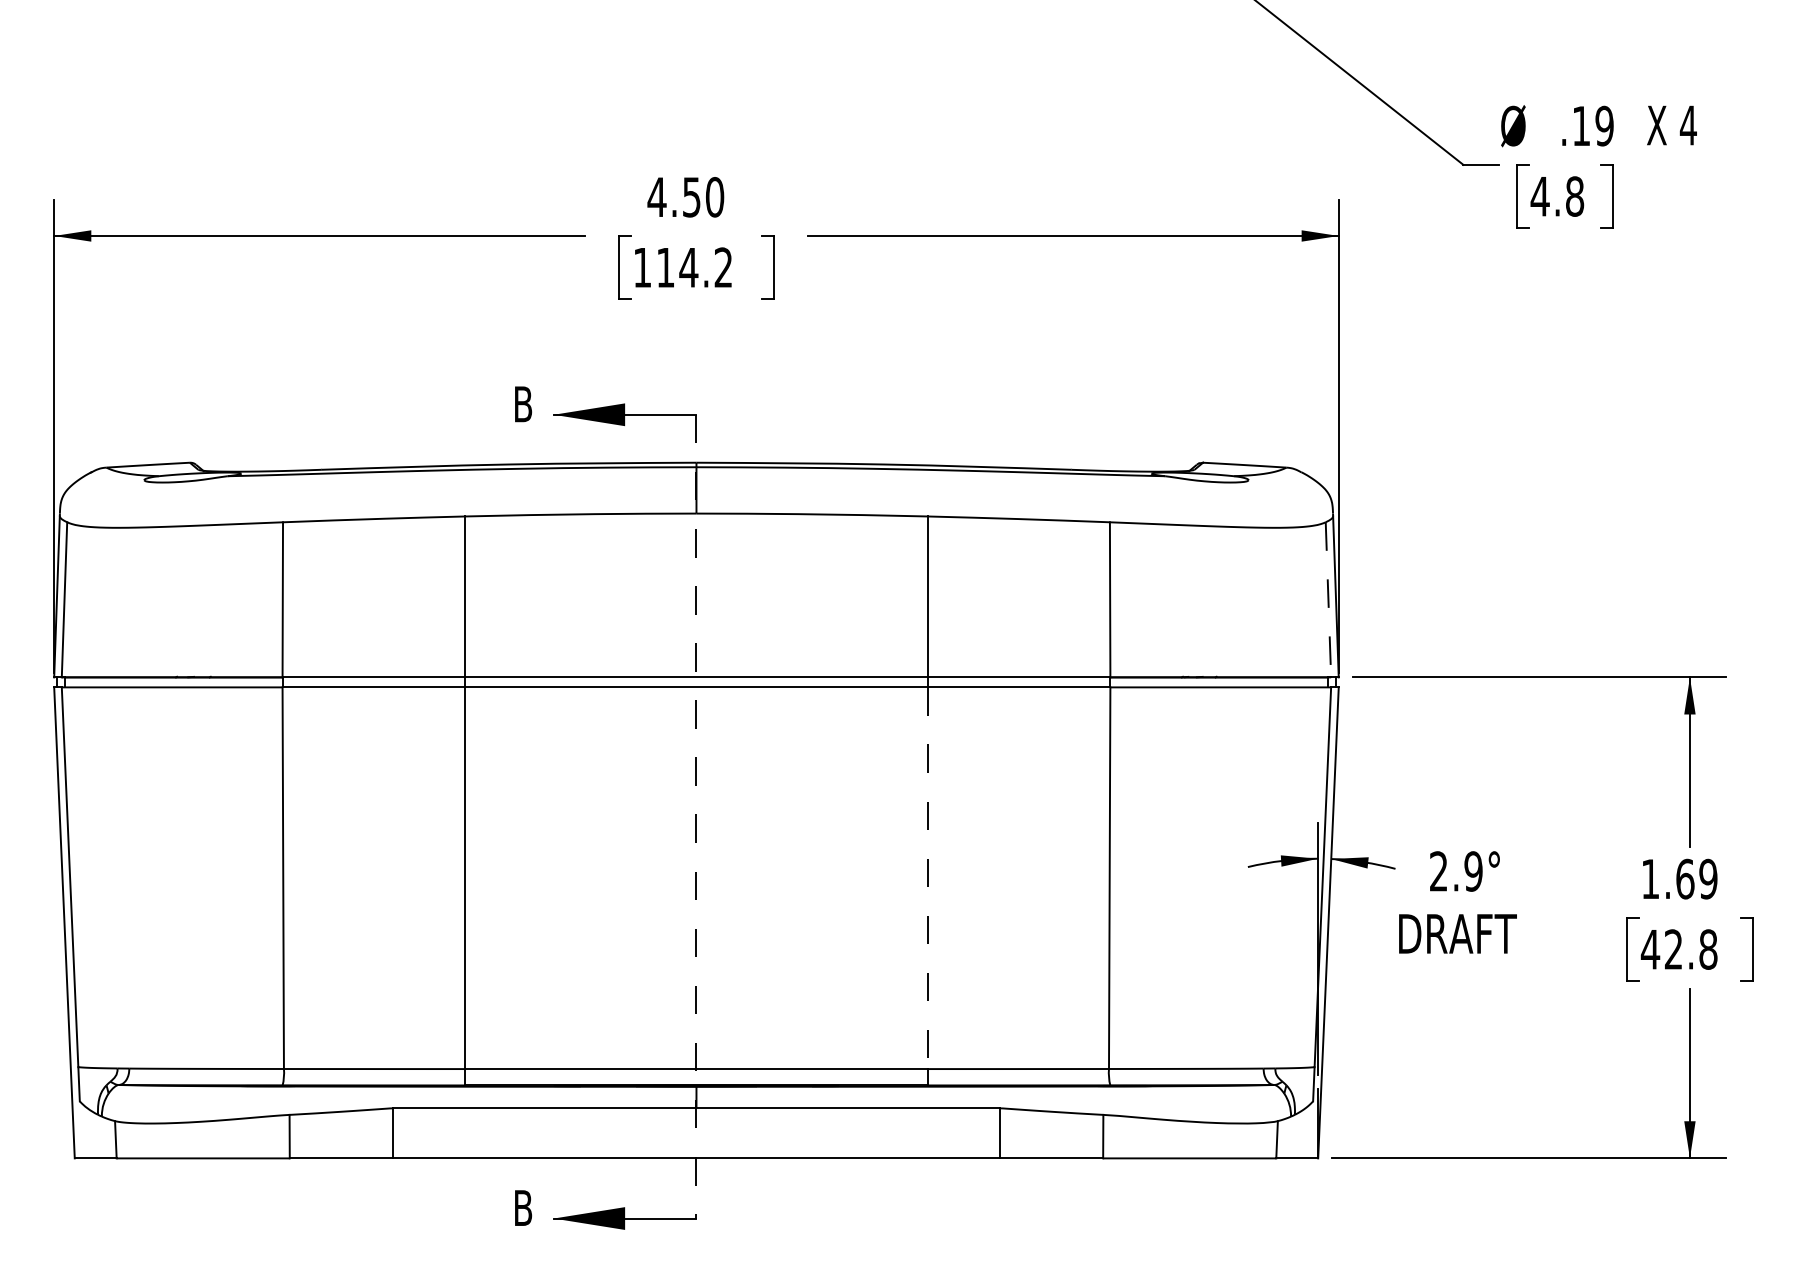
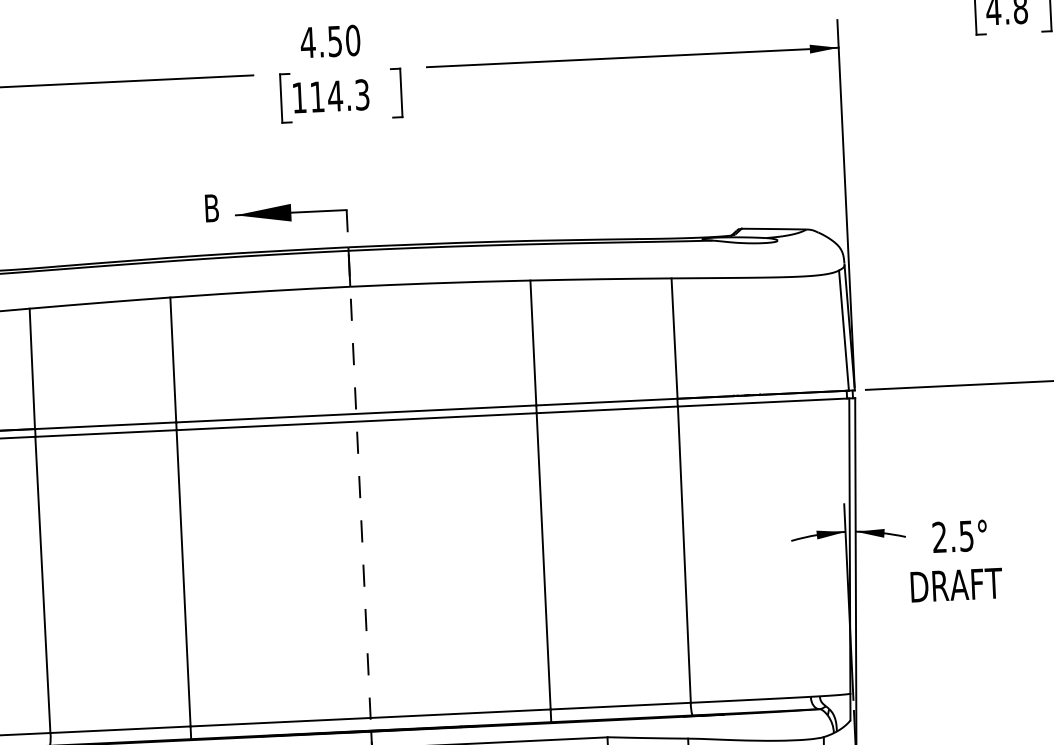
text: (723, 267) -> (362, 94), 114.2 -> 114.3
line: (1328, 599) -> (844, 330), dashed -> solid
text: (1473, 871) -> (966, 536), 2.9° -> 2.5°
line: (928, 878) -> (543, 561), dashed -> solid

